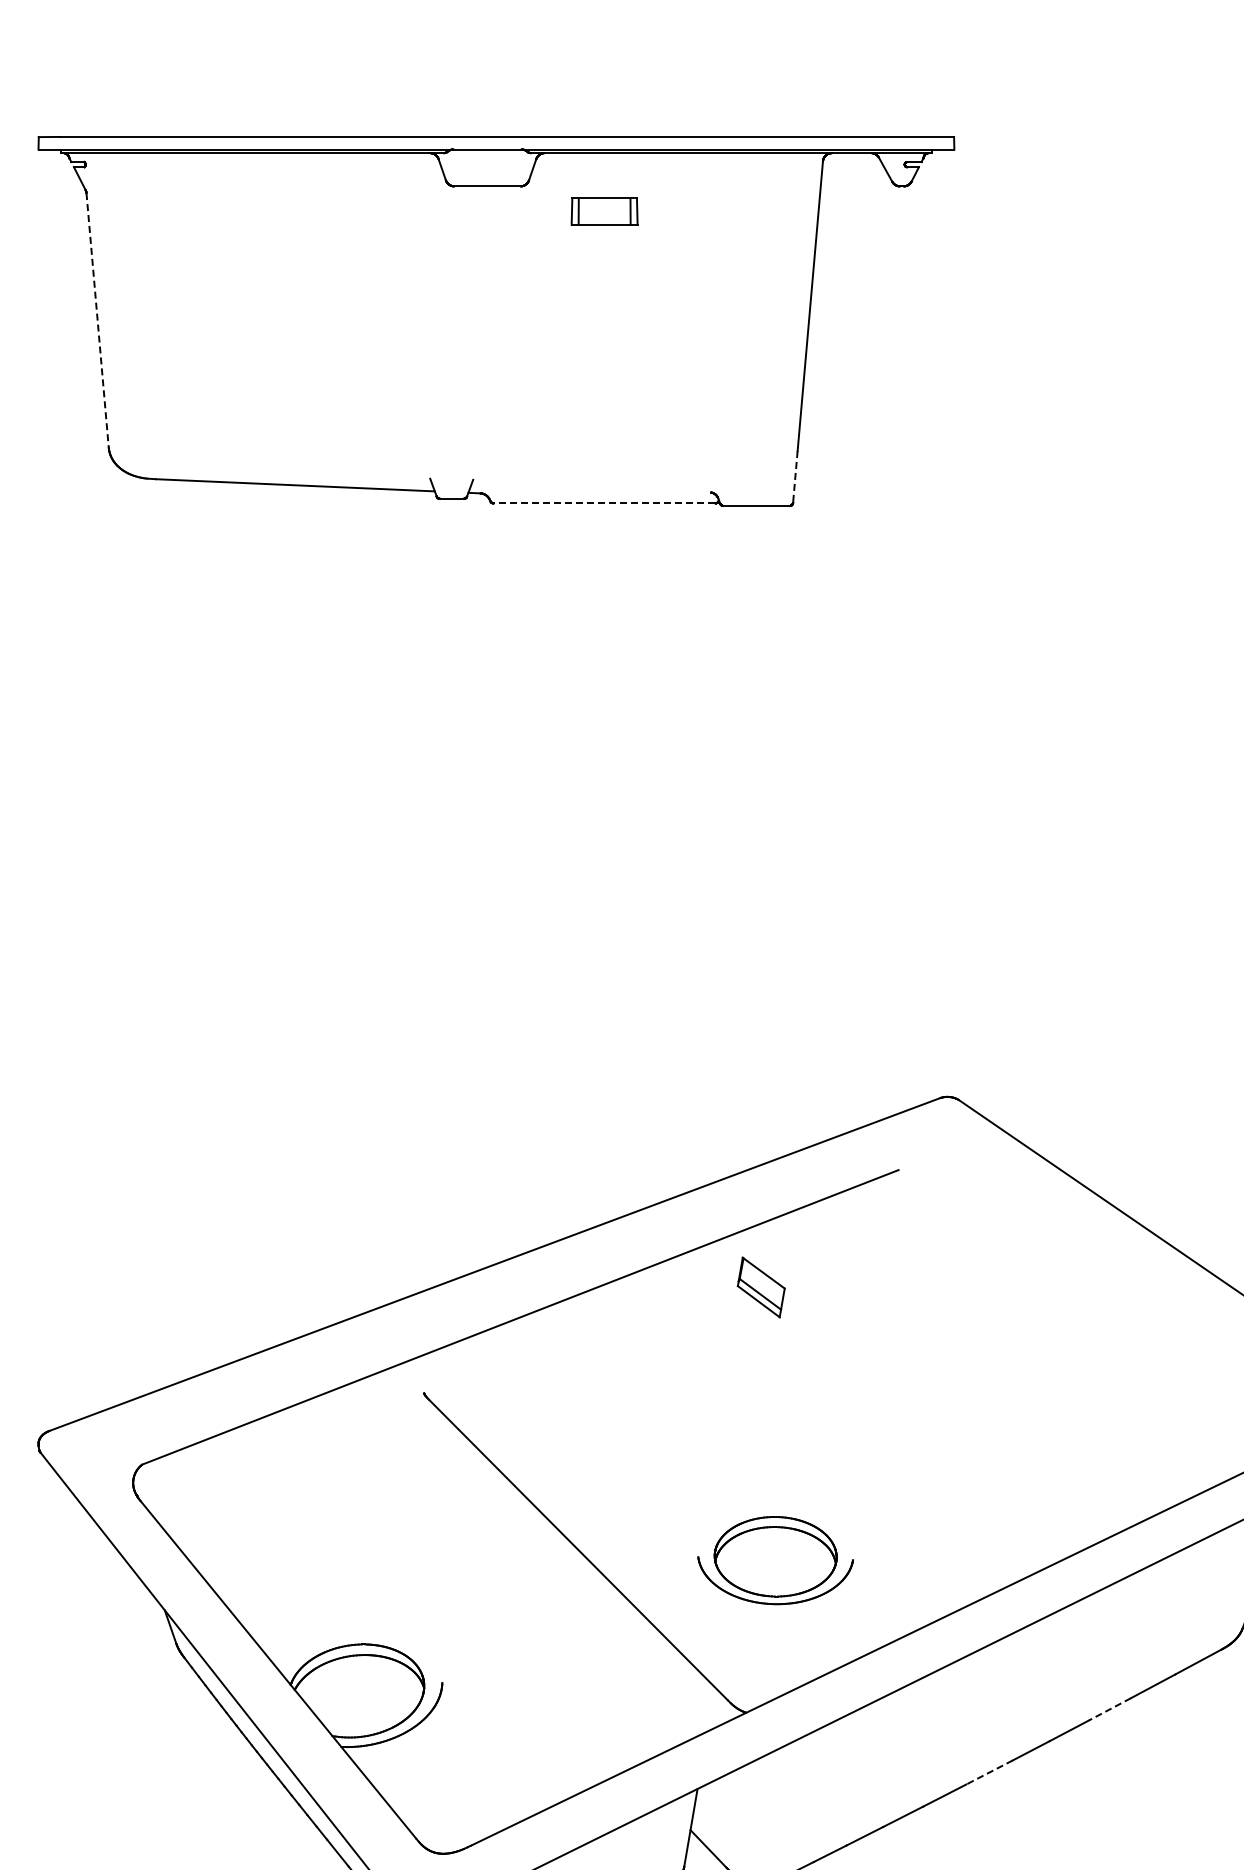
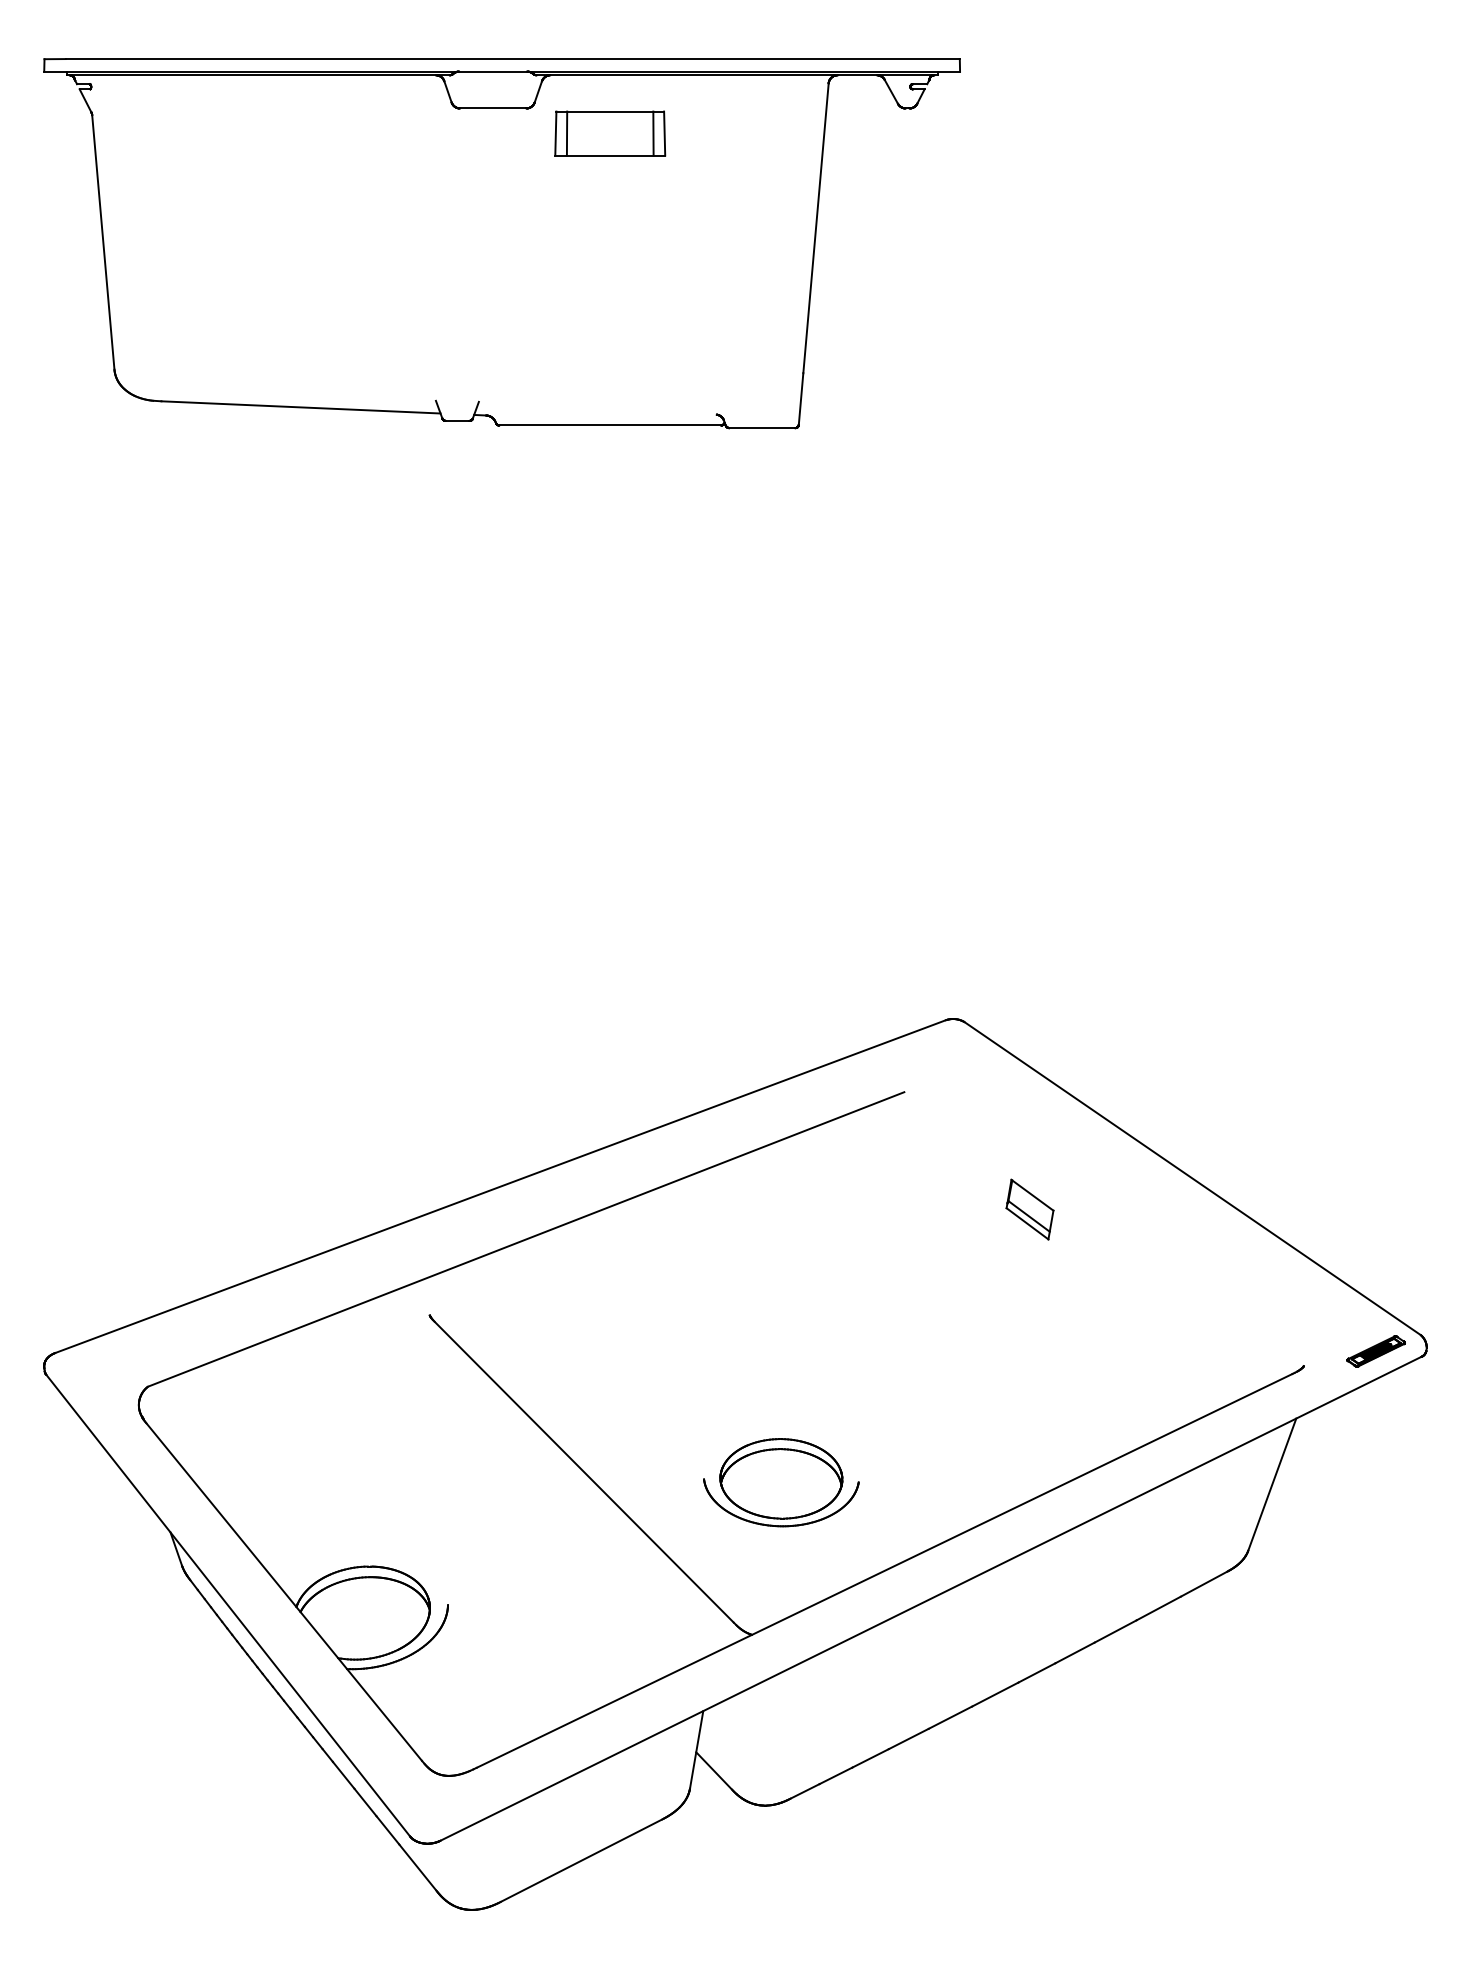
part: (604, 211) -> (610, 133), size x1.67
line: (97, 320) -> (103, 242), dashed -> solid
line: (795, 476) -> (801, 398), dashed -> solid
line: (604, 503) -> (610, 425), dashed -> solid
part: (760, 1287) -> (1029, 1209), moved
line: (1109, 1709) -> (1115, 1631), dashed -> solid
line: (988, 1772) -> (994, 1694), dashed -> solid

